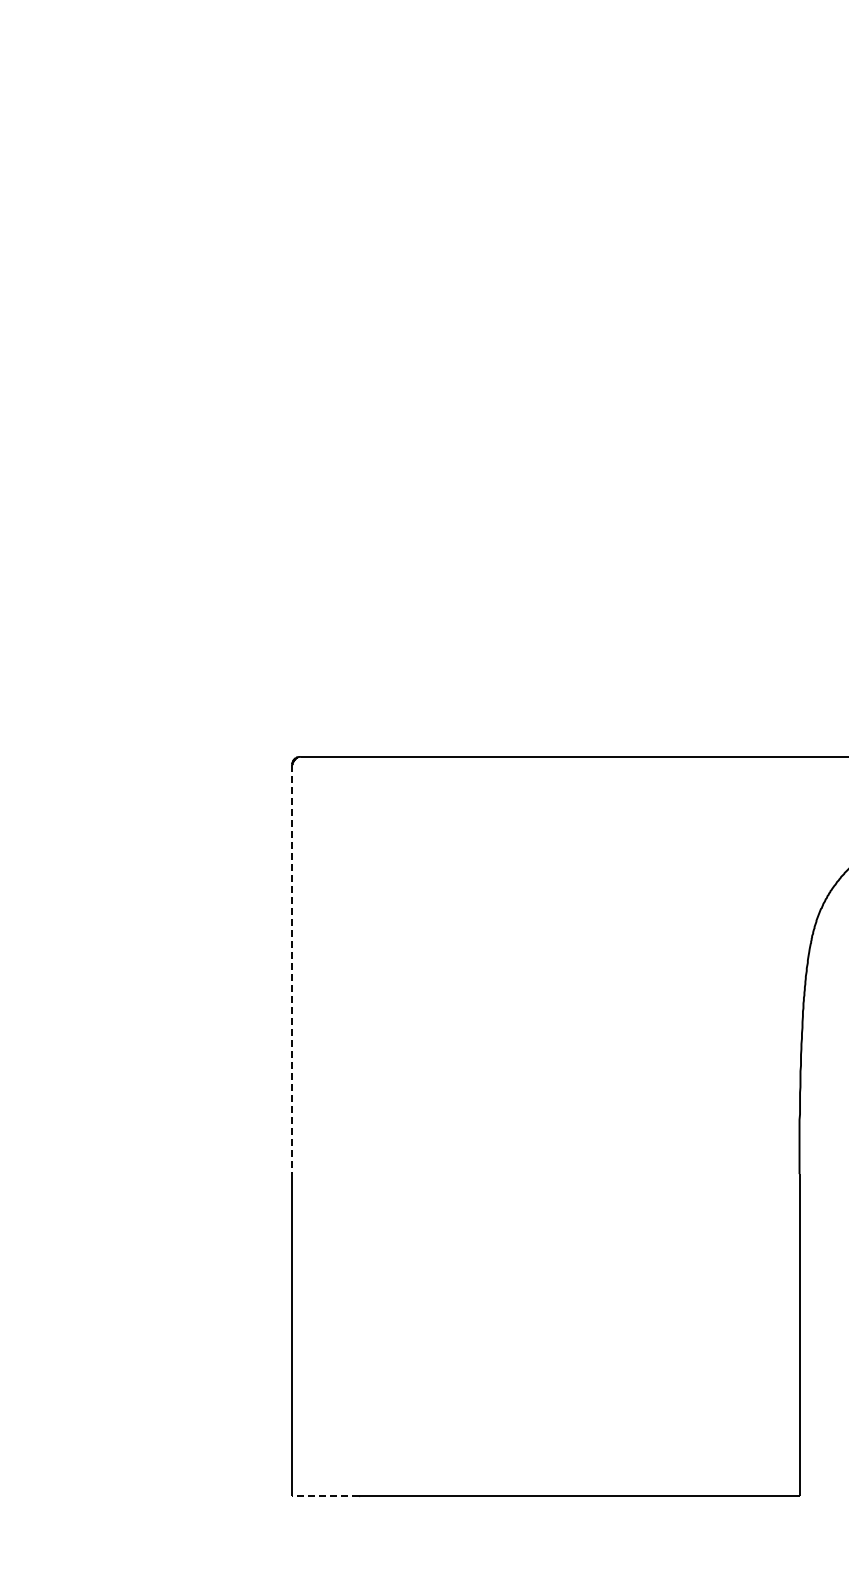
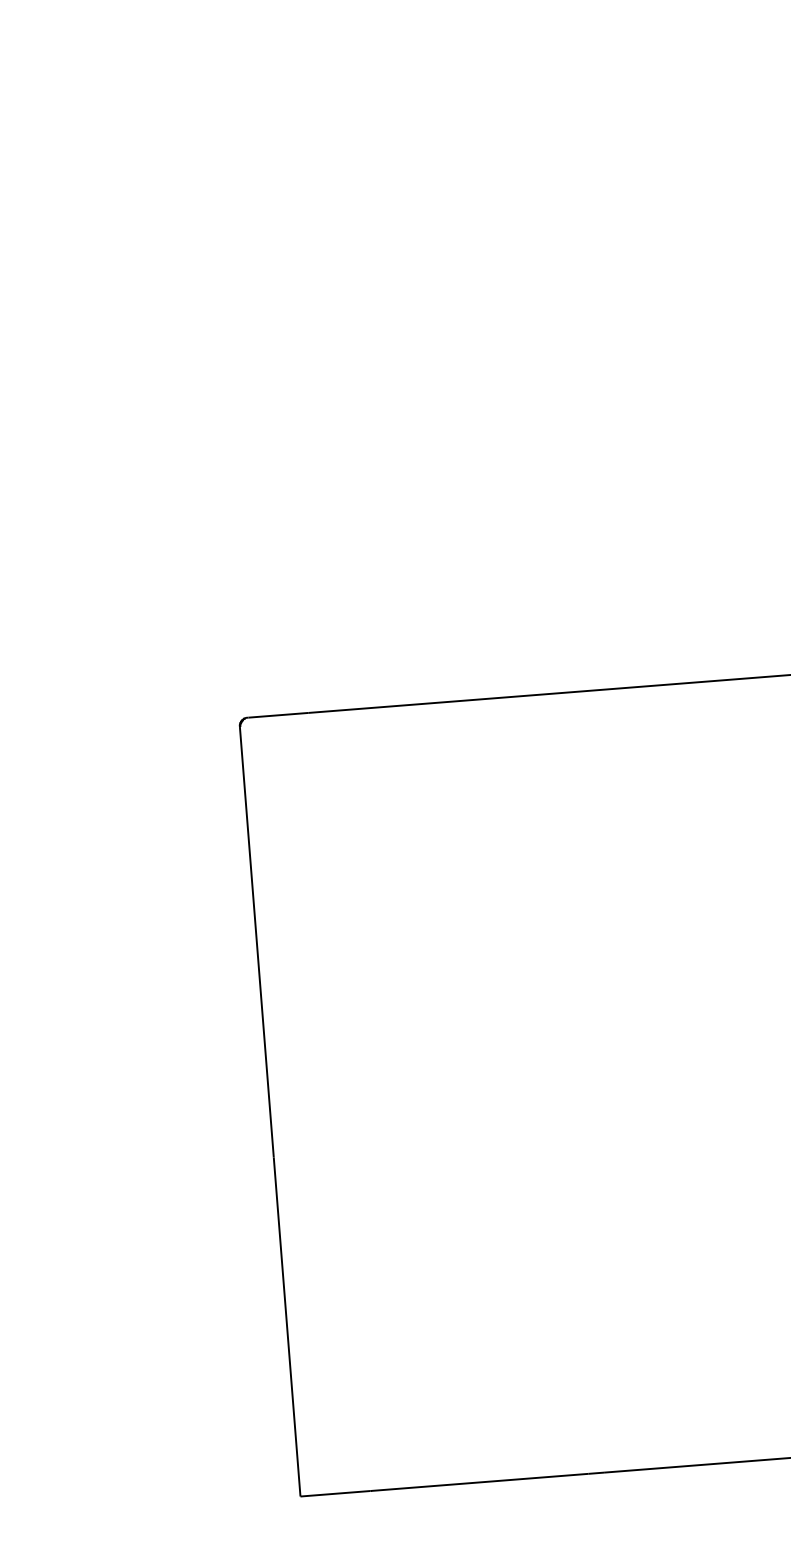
line: (292, 970) -> (257, 943), dashed -> solid
line: (324, 1496) -> (334, 1494), dashed -> solid

